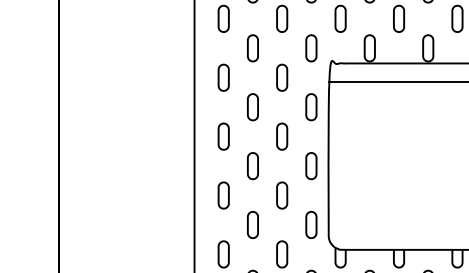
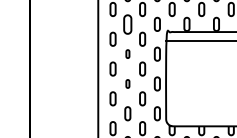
part: (252, 46) -> (127, 23), size x1.4
part: (252, 105) -> (127, 53), size x0.6
part: (252, 165) -> (127, 83), size x0.6

